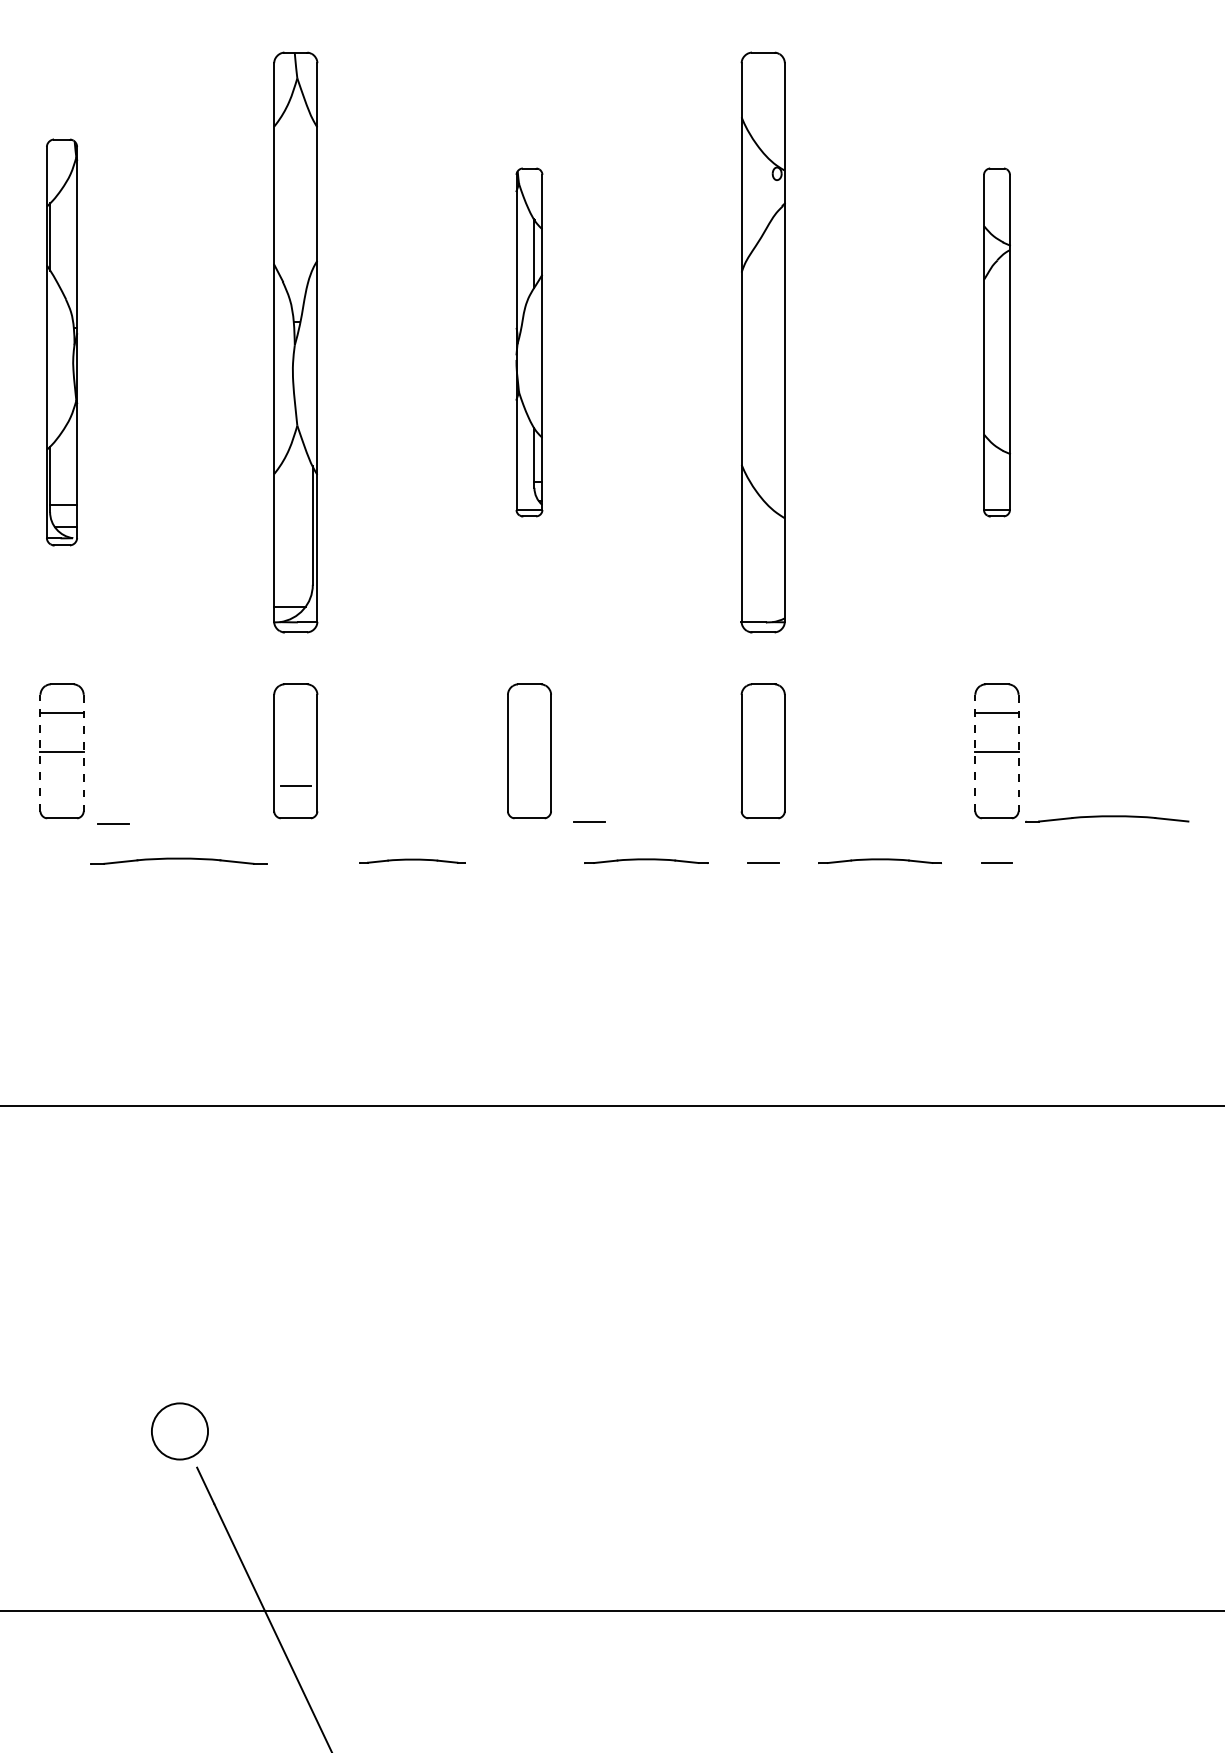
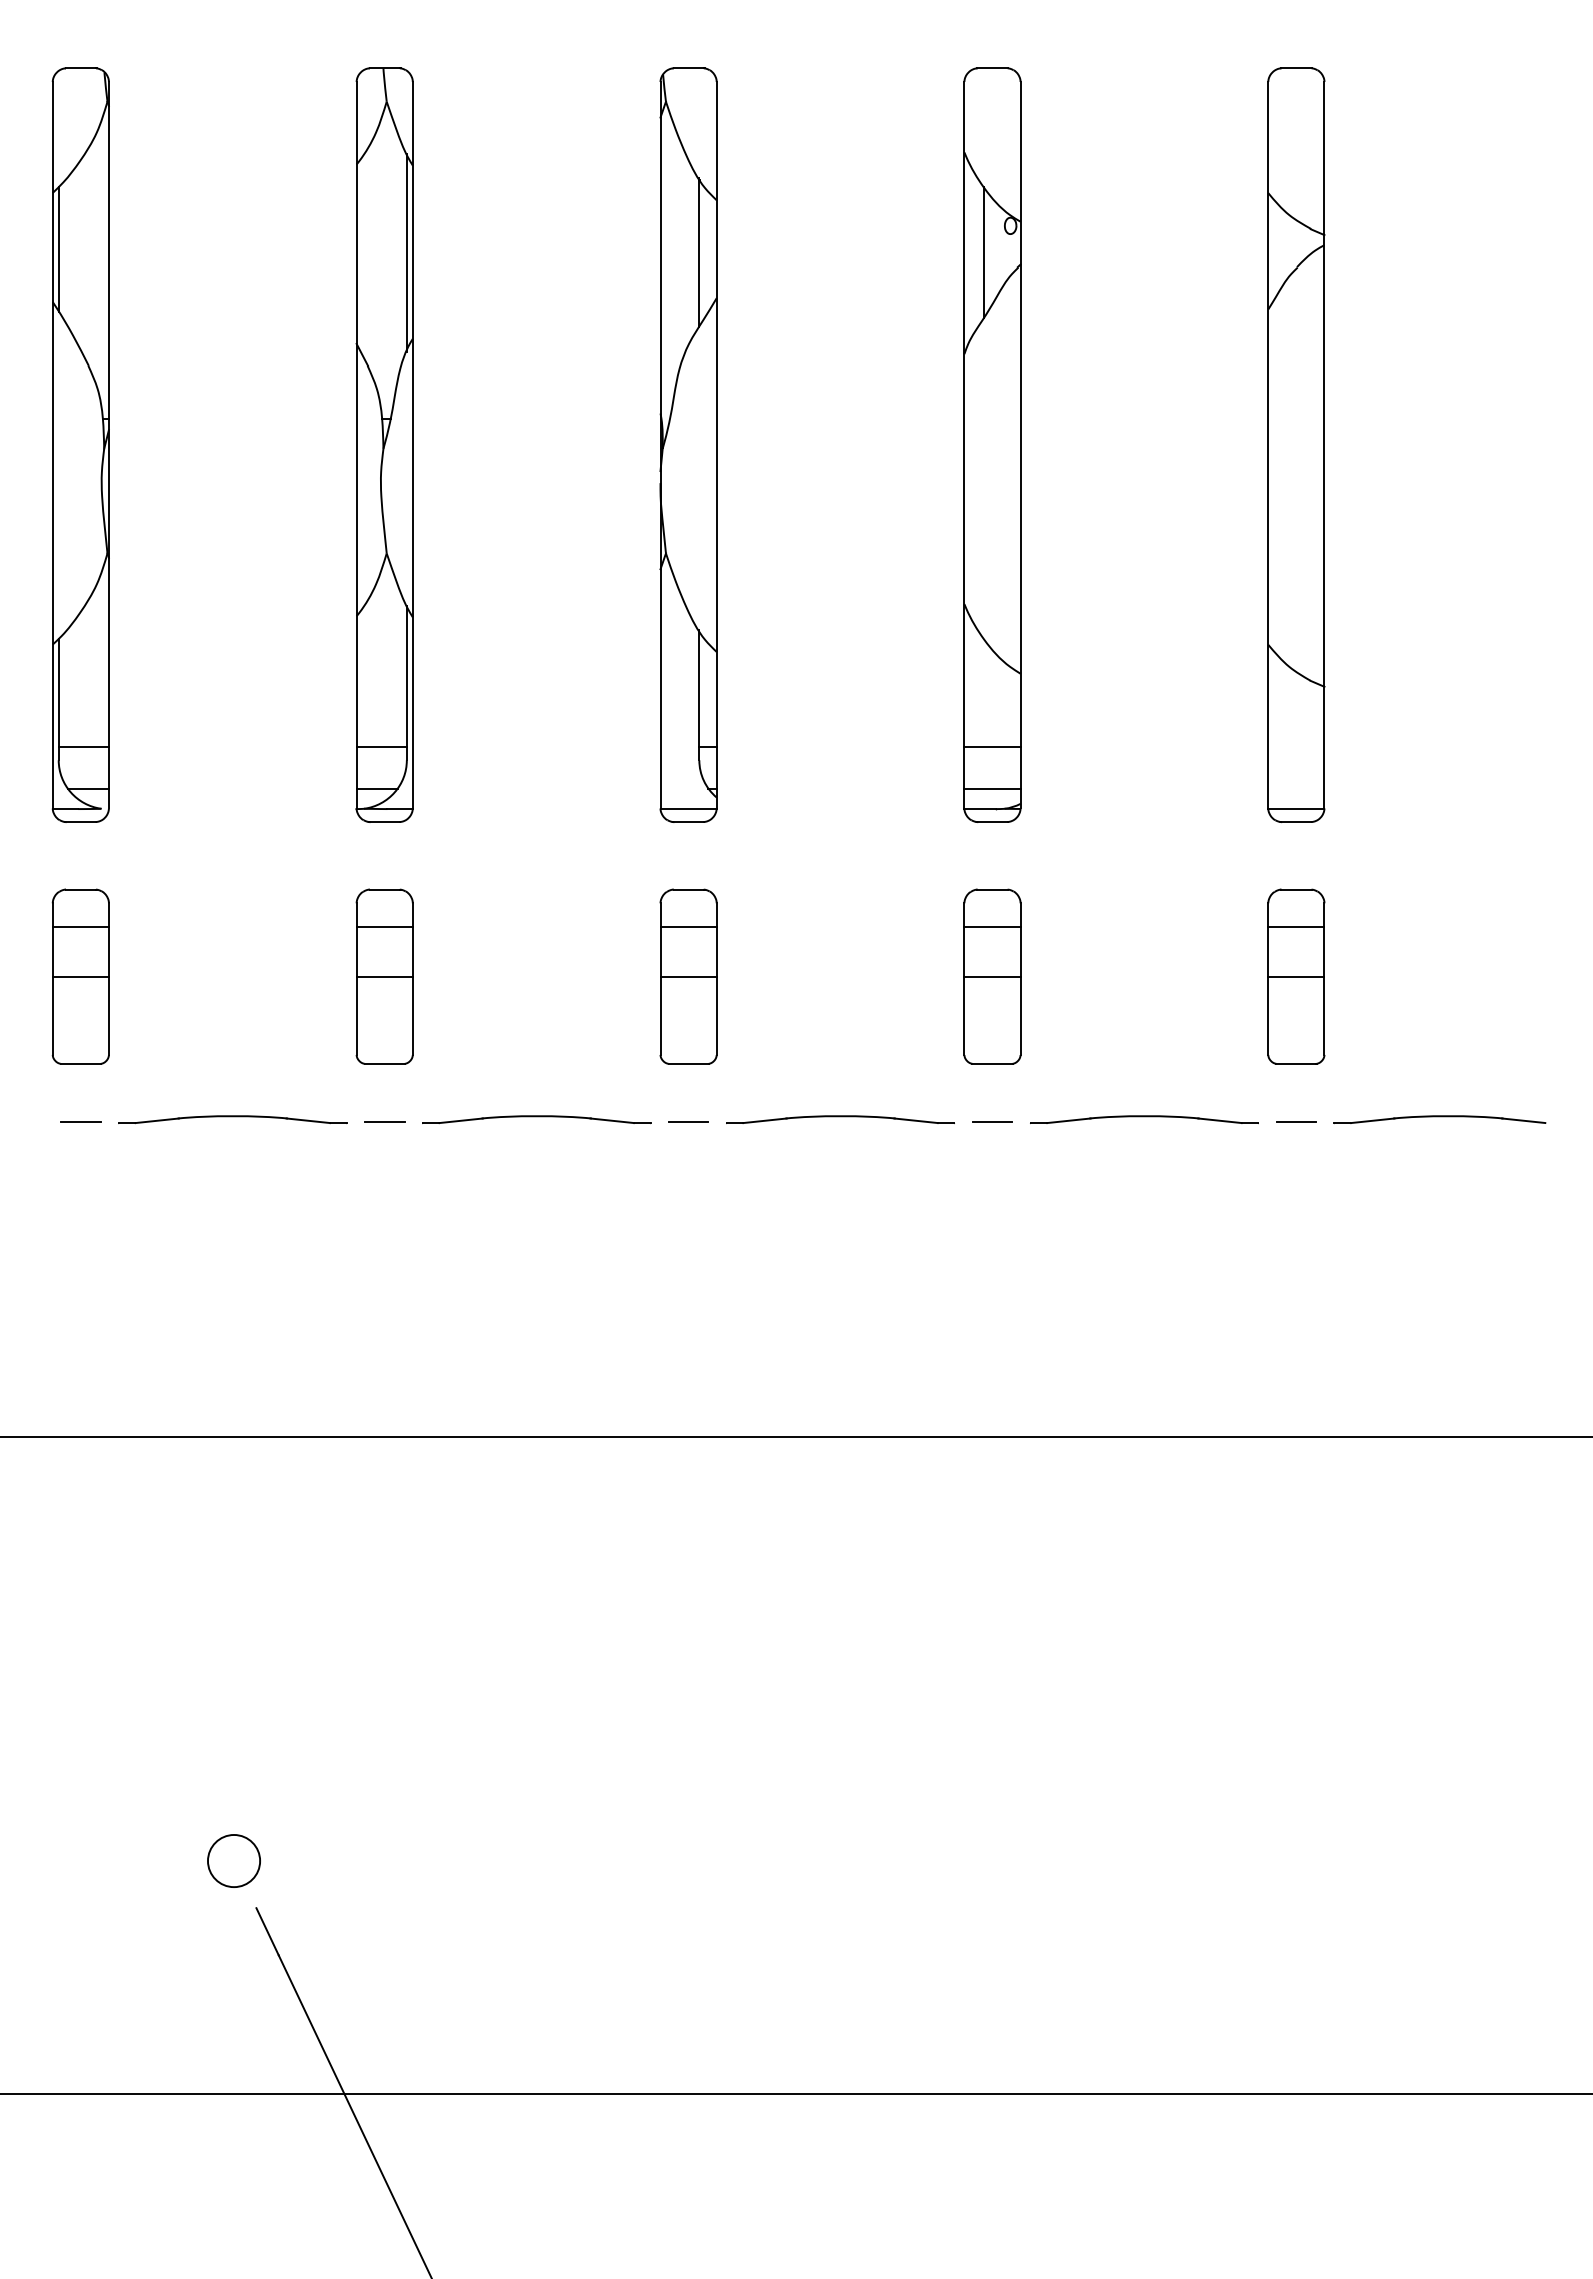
line: (756, 194) -> (983, 252), added
line: (312, 195) -> (406, 253), added
part: (61, 341) -> (80, 444), size x1.43
part: (529, 341) -> (688, 444), size x1.67
part: (997, 341) -> (1296, 444), size x1.67
line: (293, 575) -> (381, 747), added
line: (763, 575) -> (992, 747), added
line: (763, 606) -> (992, 788), added
line: (295, 712) -> (384, 926), added
line: (529, 712) -> (688, 926), added
line: (763, 712) -> (992, 926), added
line: (295, 751) -> (384, 977), added
line: (529, 751) -> (688, 977), added
line: (763, 751) -> (992, 977), added
line: (40, 753) -> (52, 979), dashed -> solid
line: (83, 753) -> (108, 979), dashed -> solid
line: (975, 753) -> (1268, 979), dashed -> solid
line: (1018, 753) -> (1324, 979), dashed -> solid
line: (295, 784) -> (384, 1121), moved
part: (1107, 818) -> (1439, 1119), moved
line: (589, 821) -> (688, 1121), moved
line: (113, 823) -> (80, 1121), moved
part: (412, 861) -> (536, 1119), size x1.67
part: (646, 861) -> (840, 1119), size x1.43
part: (880, 861) -> (1144, 1119), size x1.43
circle: (179, 1431) -> (233, 1860), size x0.71

